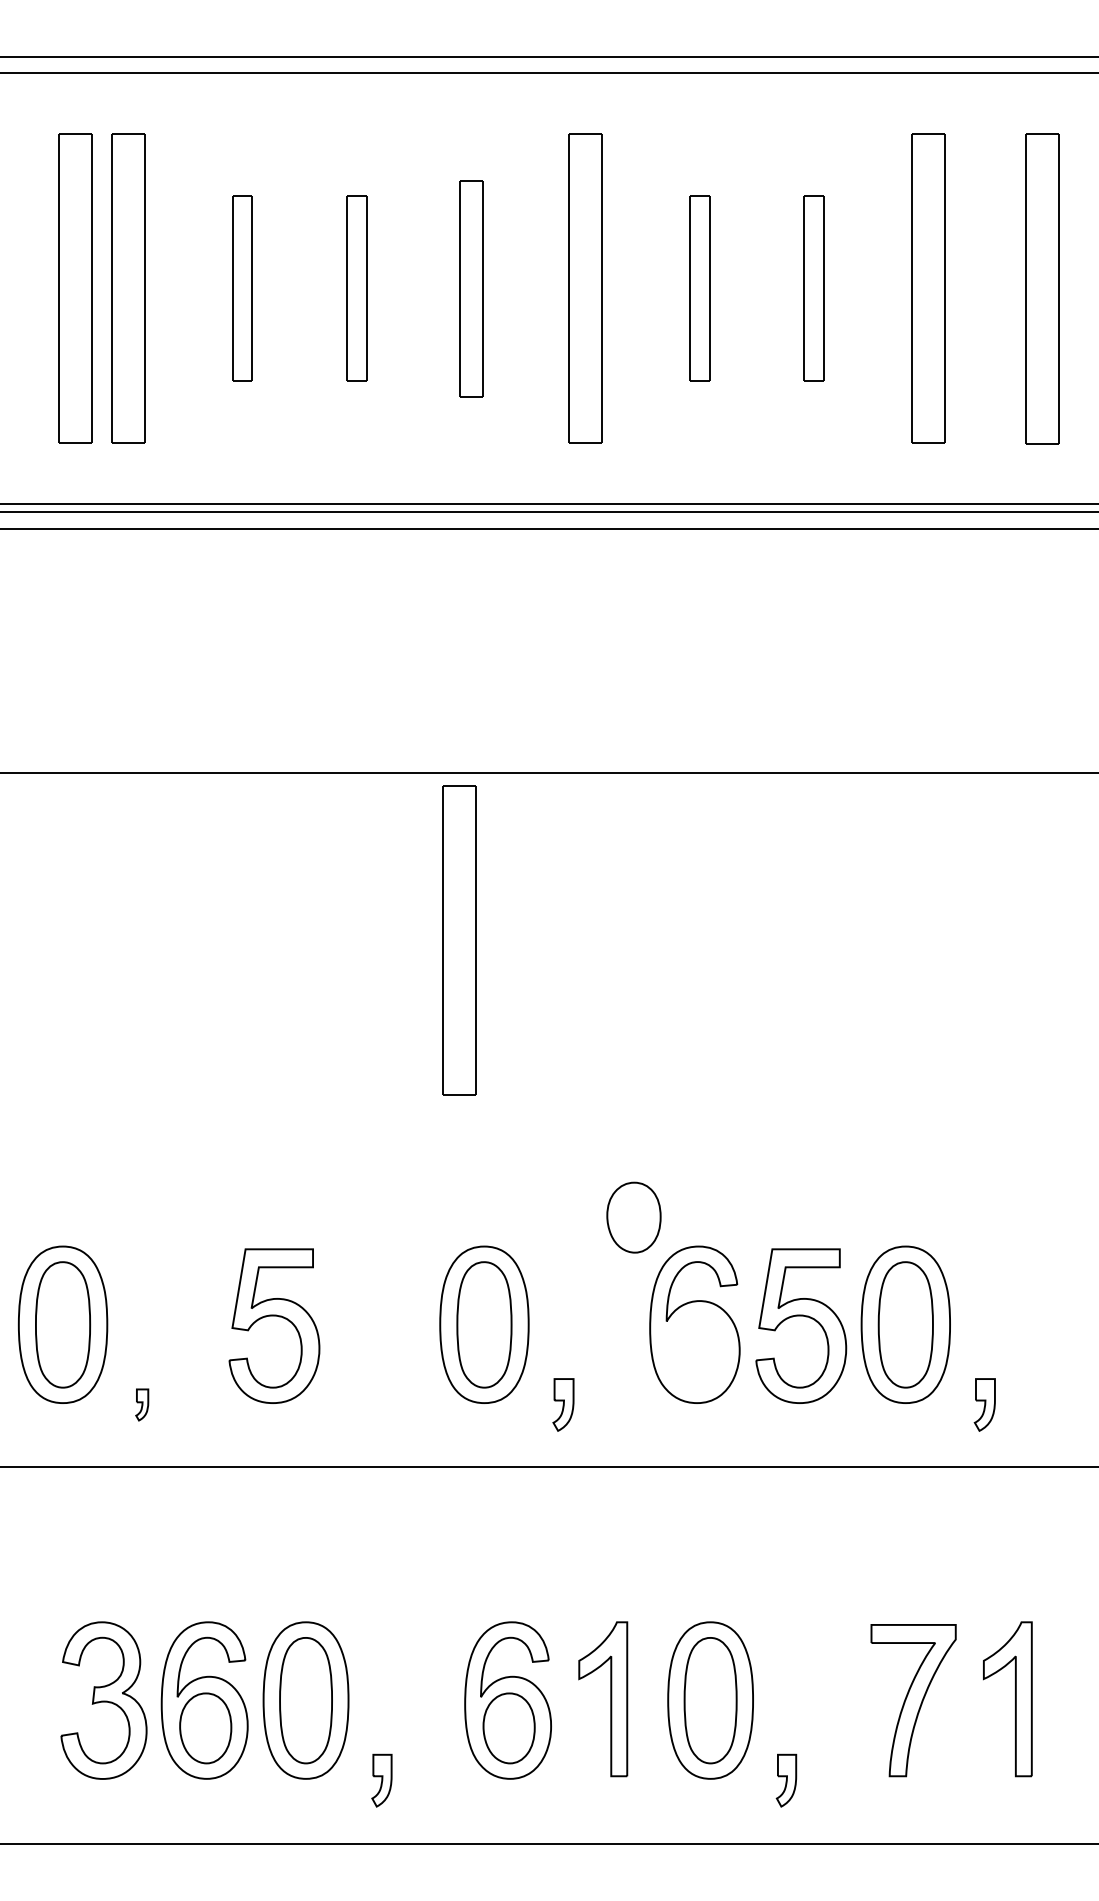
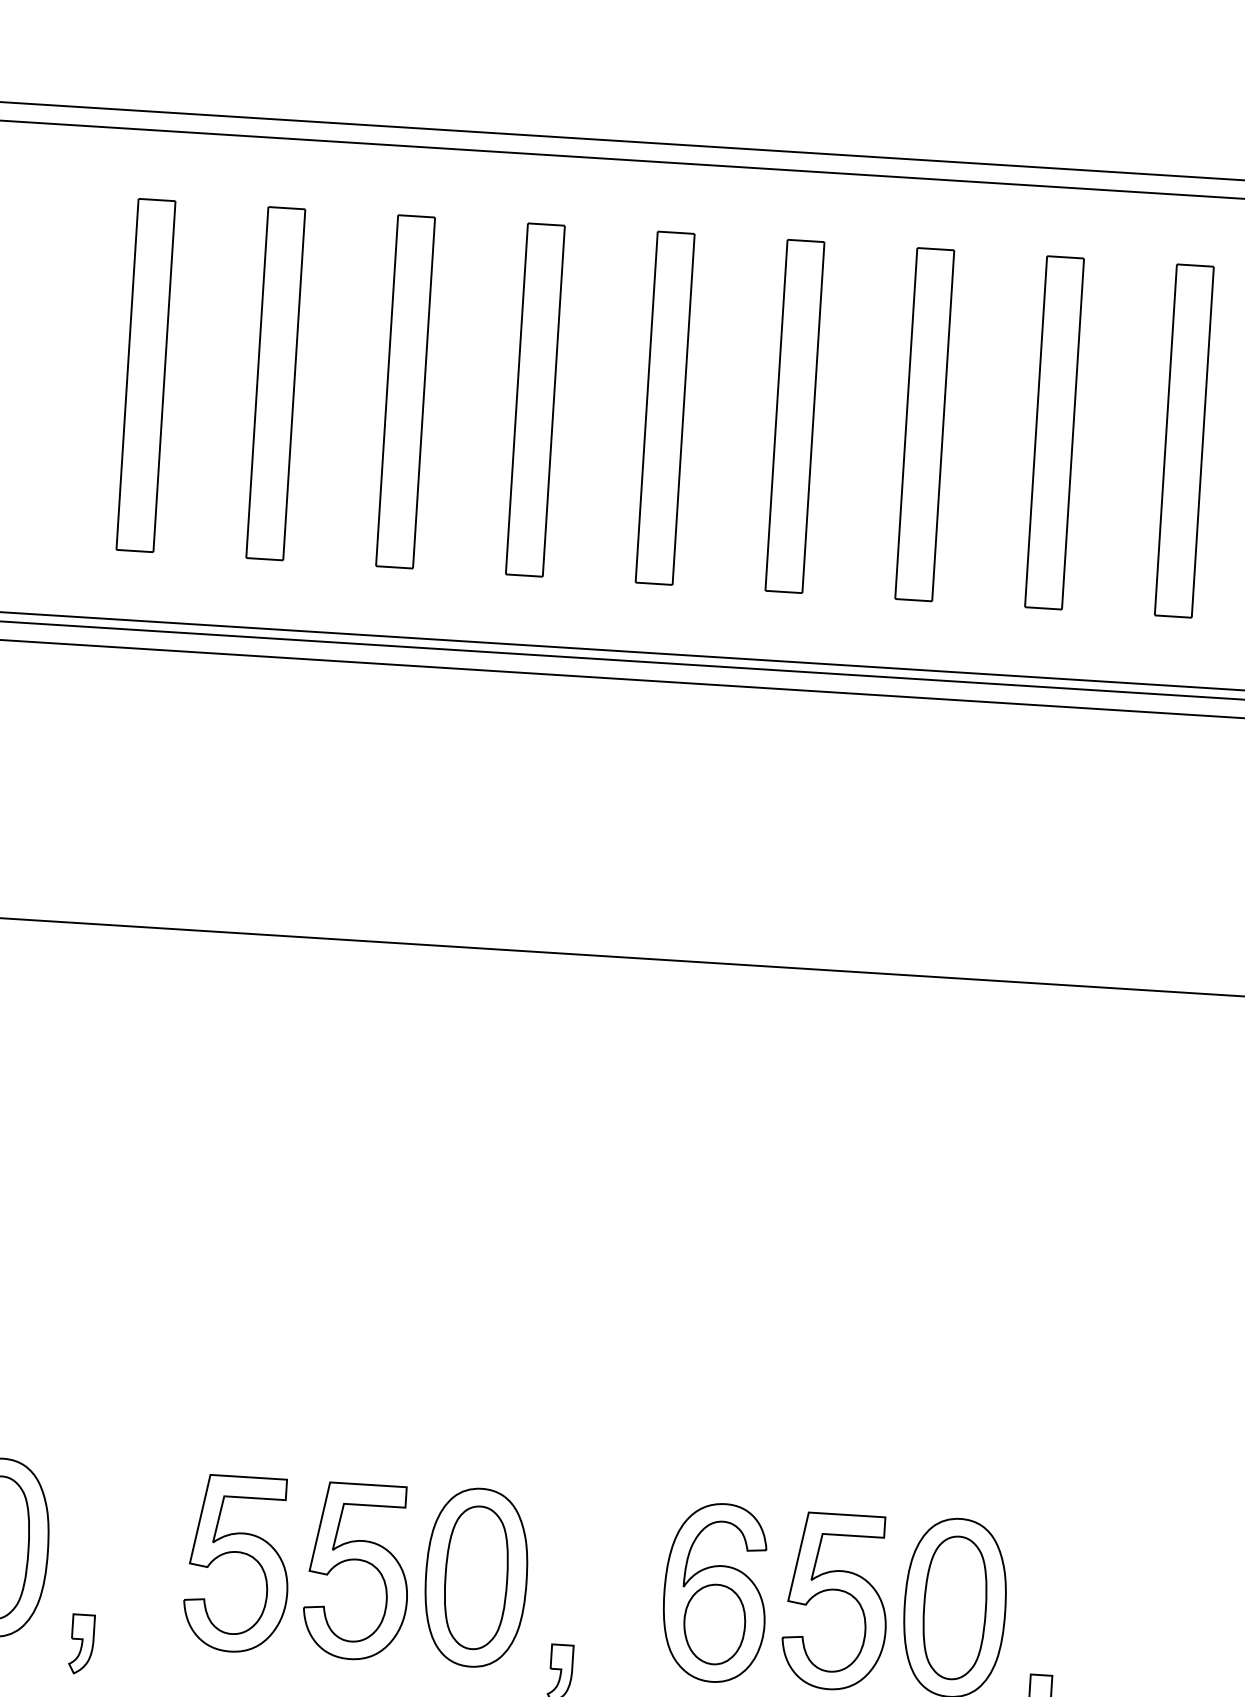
part: (75, 288) -> (85, 371), removed
part: (242, 288) -> (275, 383), size x1.67
part: (356, 288) -> (405, 391), size x1.67
part: (470, 288) -> (534, 399), size x1.43
part: (699, 288) -> (794, 415), size x1.67
part: (813, 288) -> (924, 424), size x1.67
part: (459, 940) -> (475, 1139), removed
part: (633, 1217) -> (714, 1624), moved
part: (379, 1316) -> (357, 1560), added
part: (142, 1404) -> (82, 1643), size x1.67

